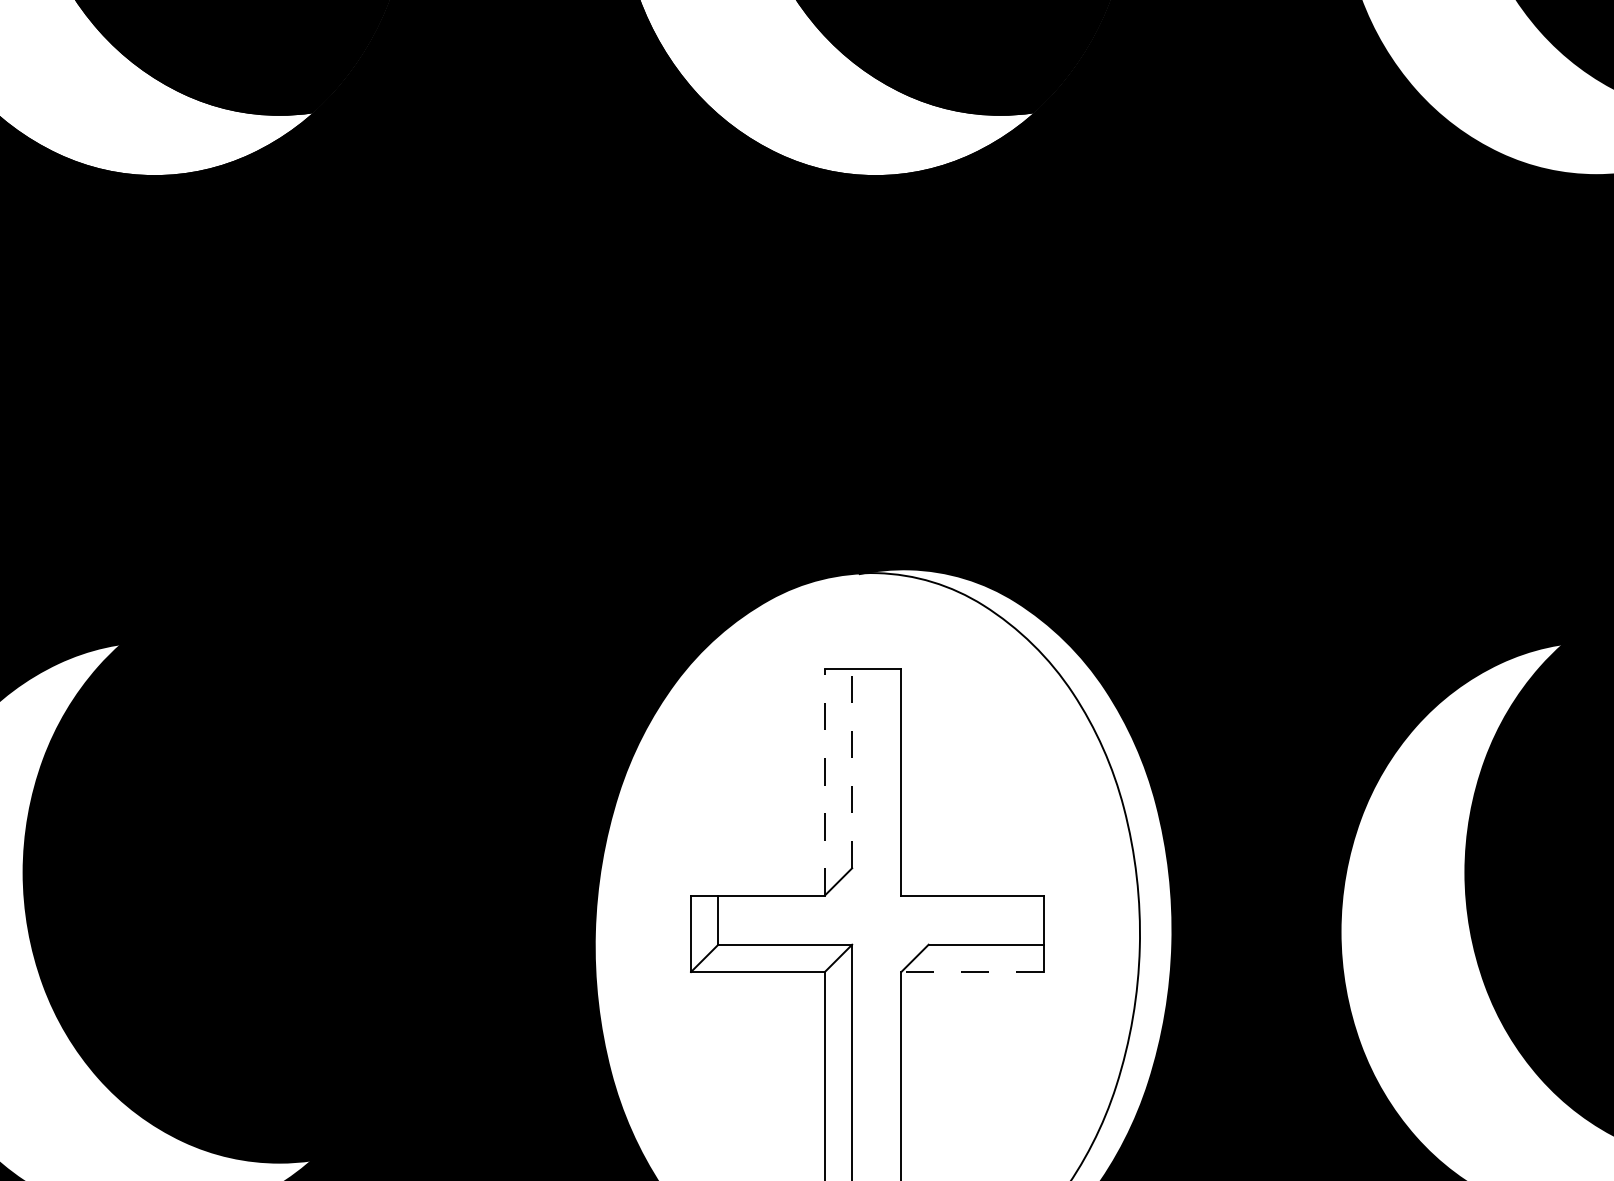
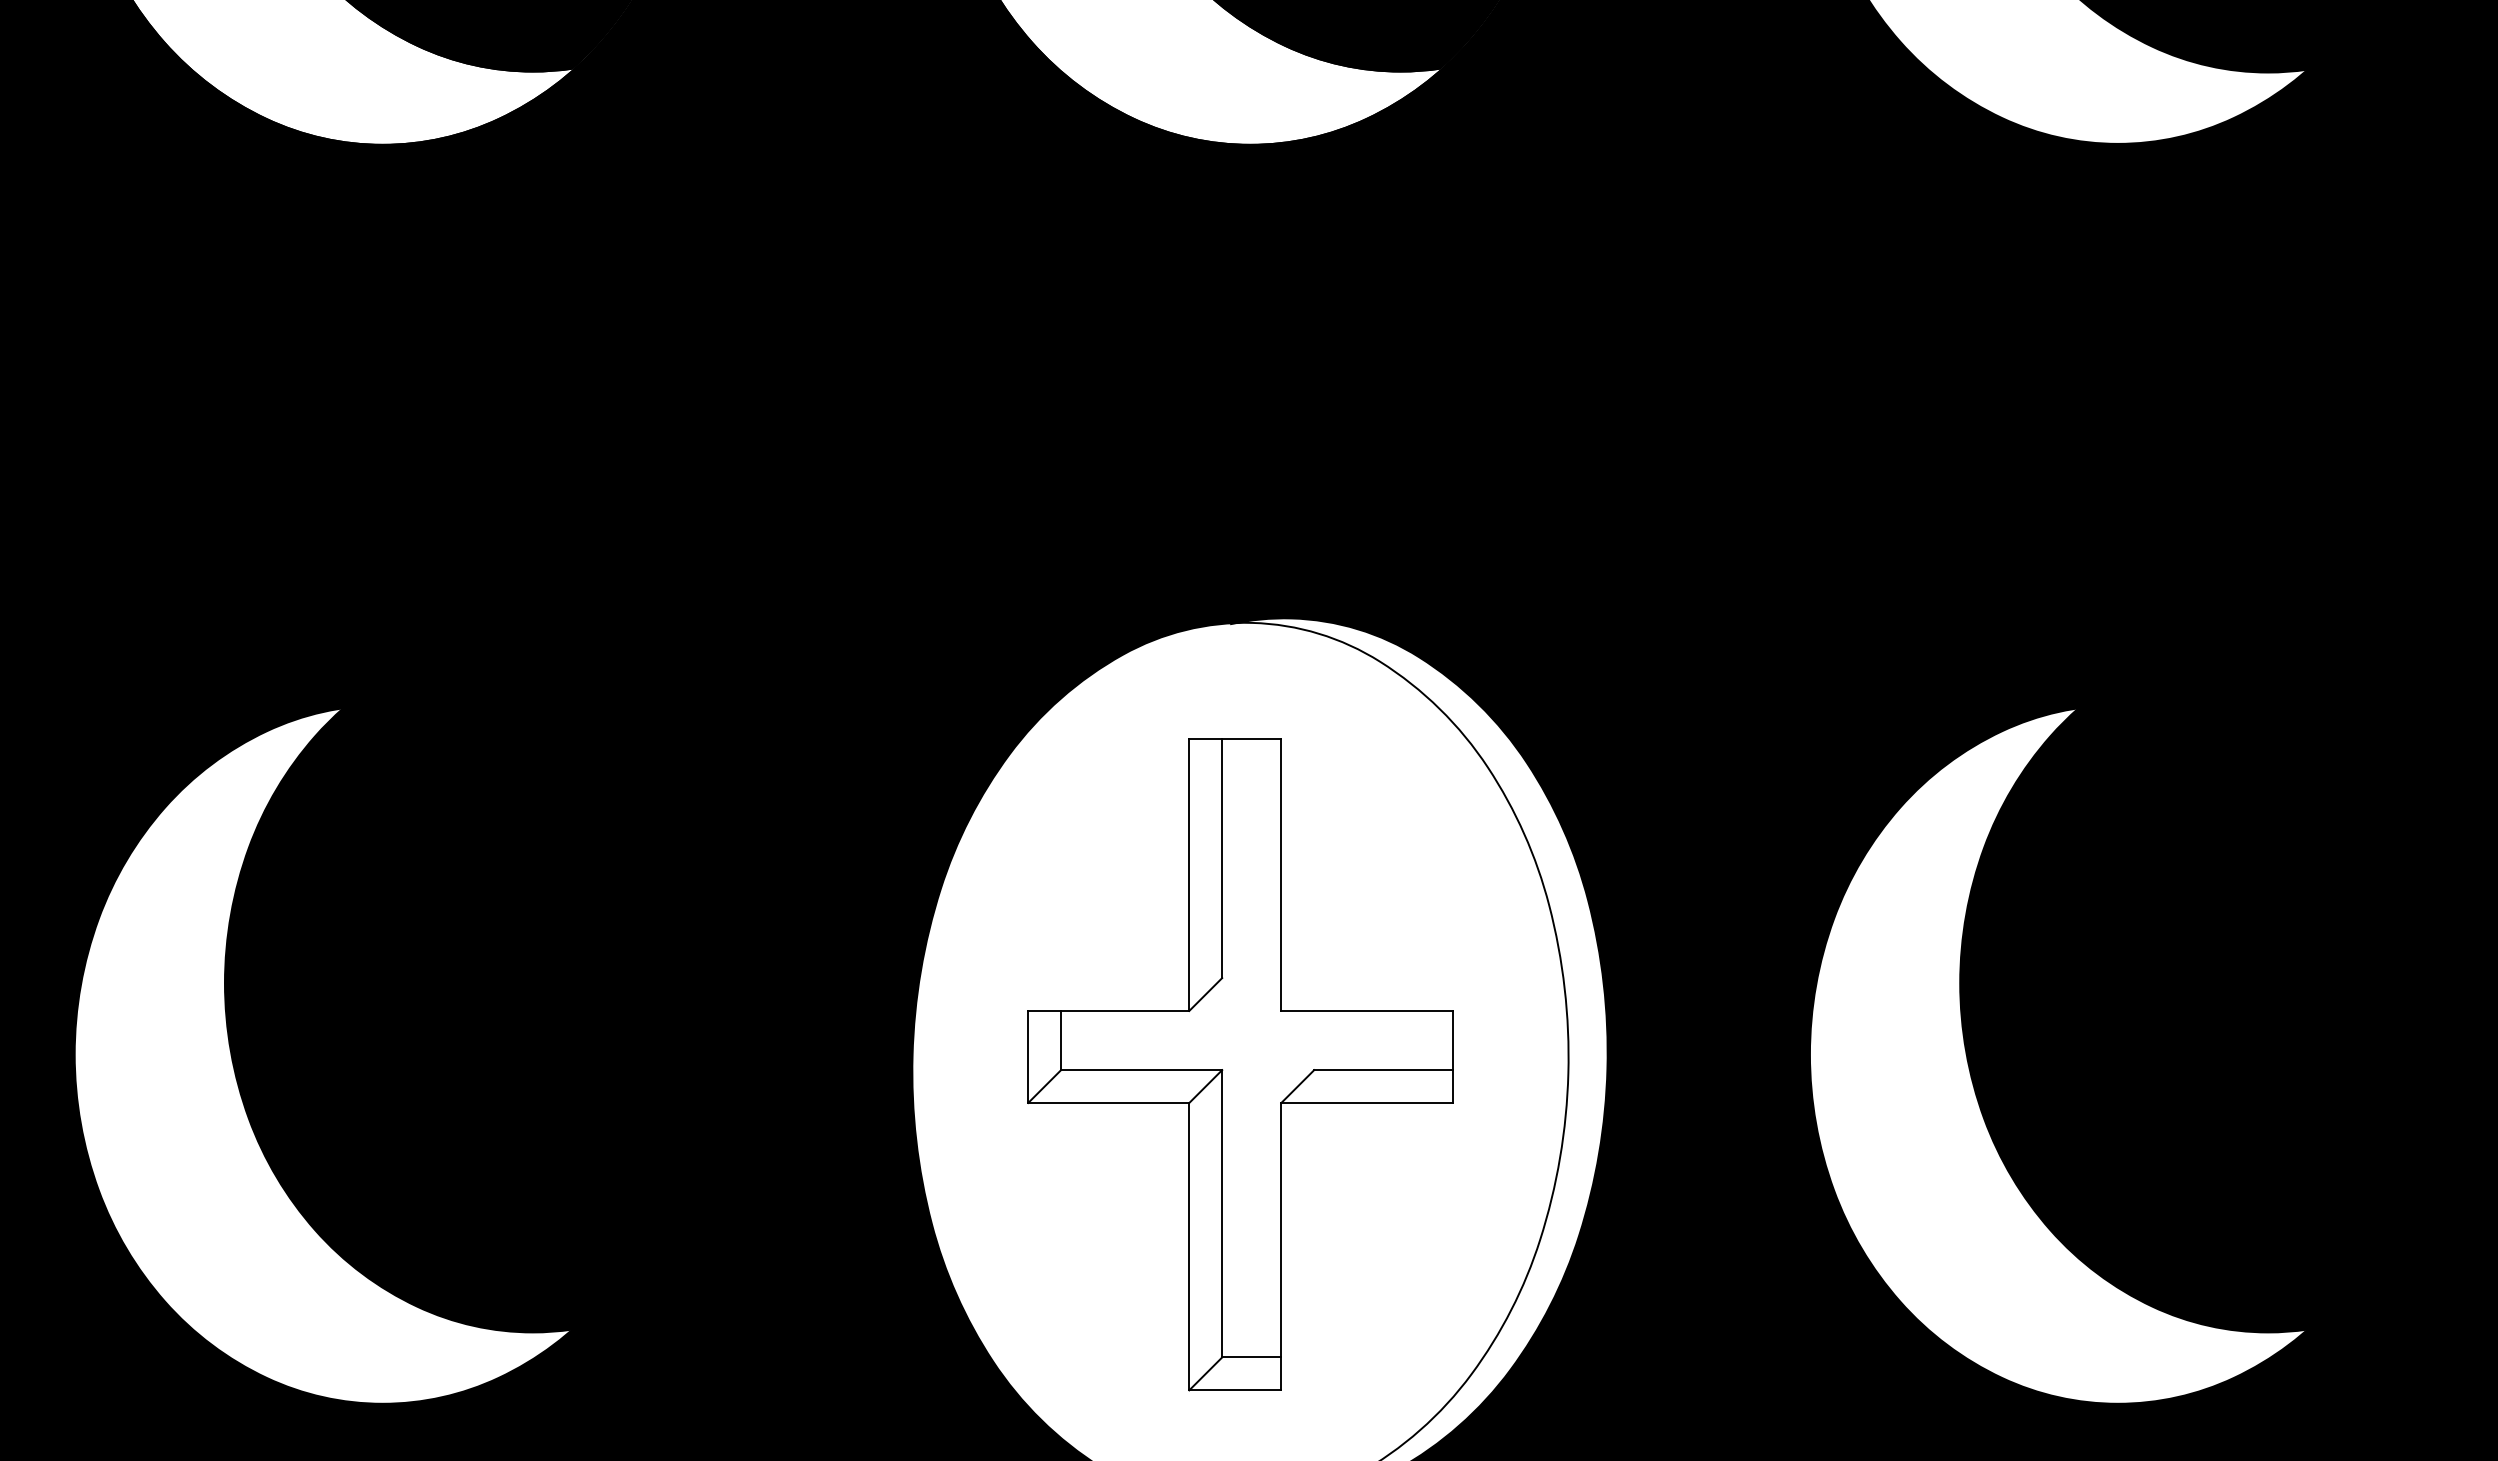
line: (852, 768) -> (1222, 858), dashed -> solid
line: (825, 782) -> (1189, 874), dashed -> solid
line: (972, 972) -> (1367, 1103), dashed -> solid

